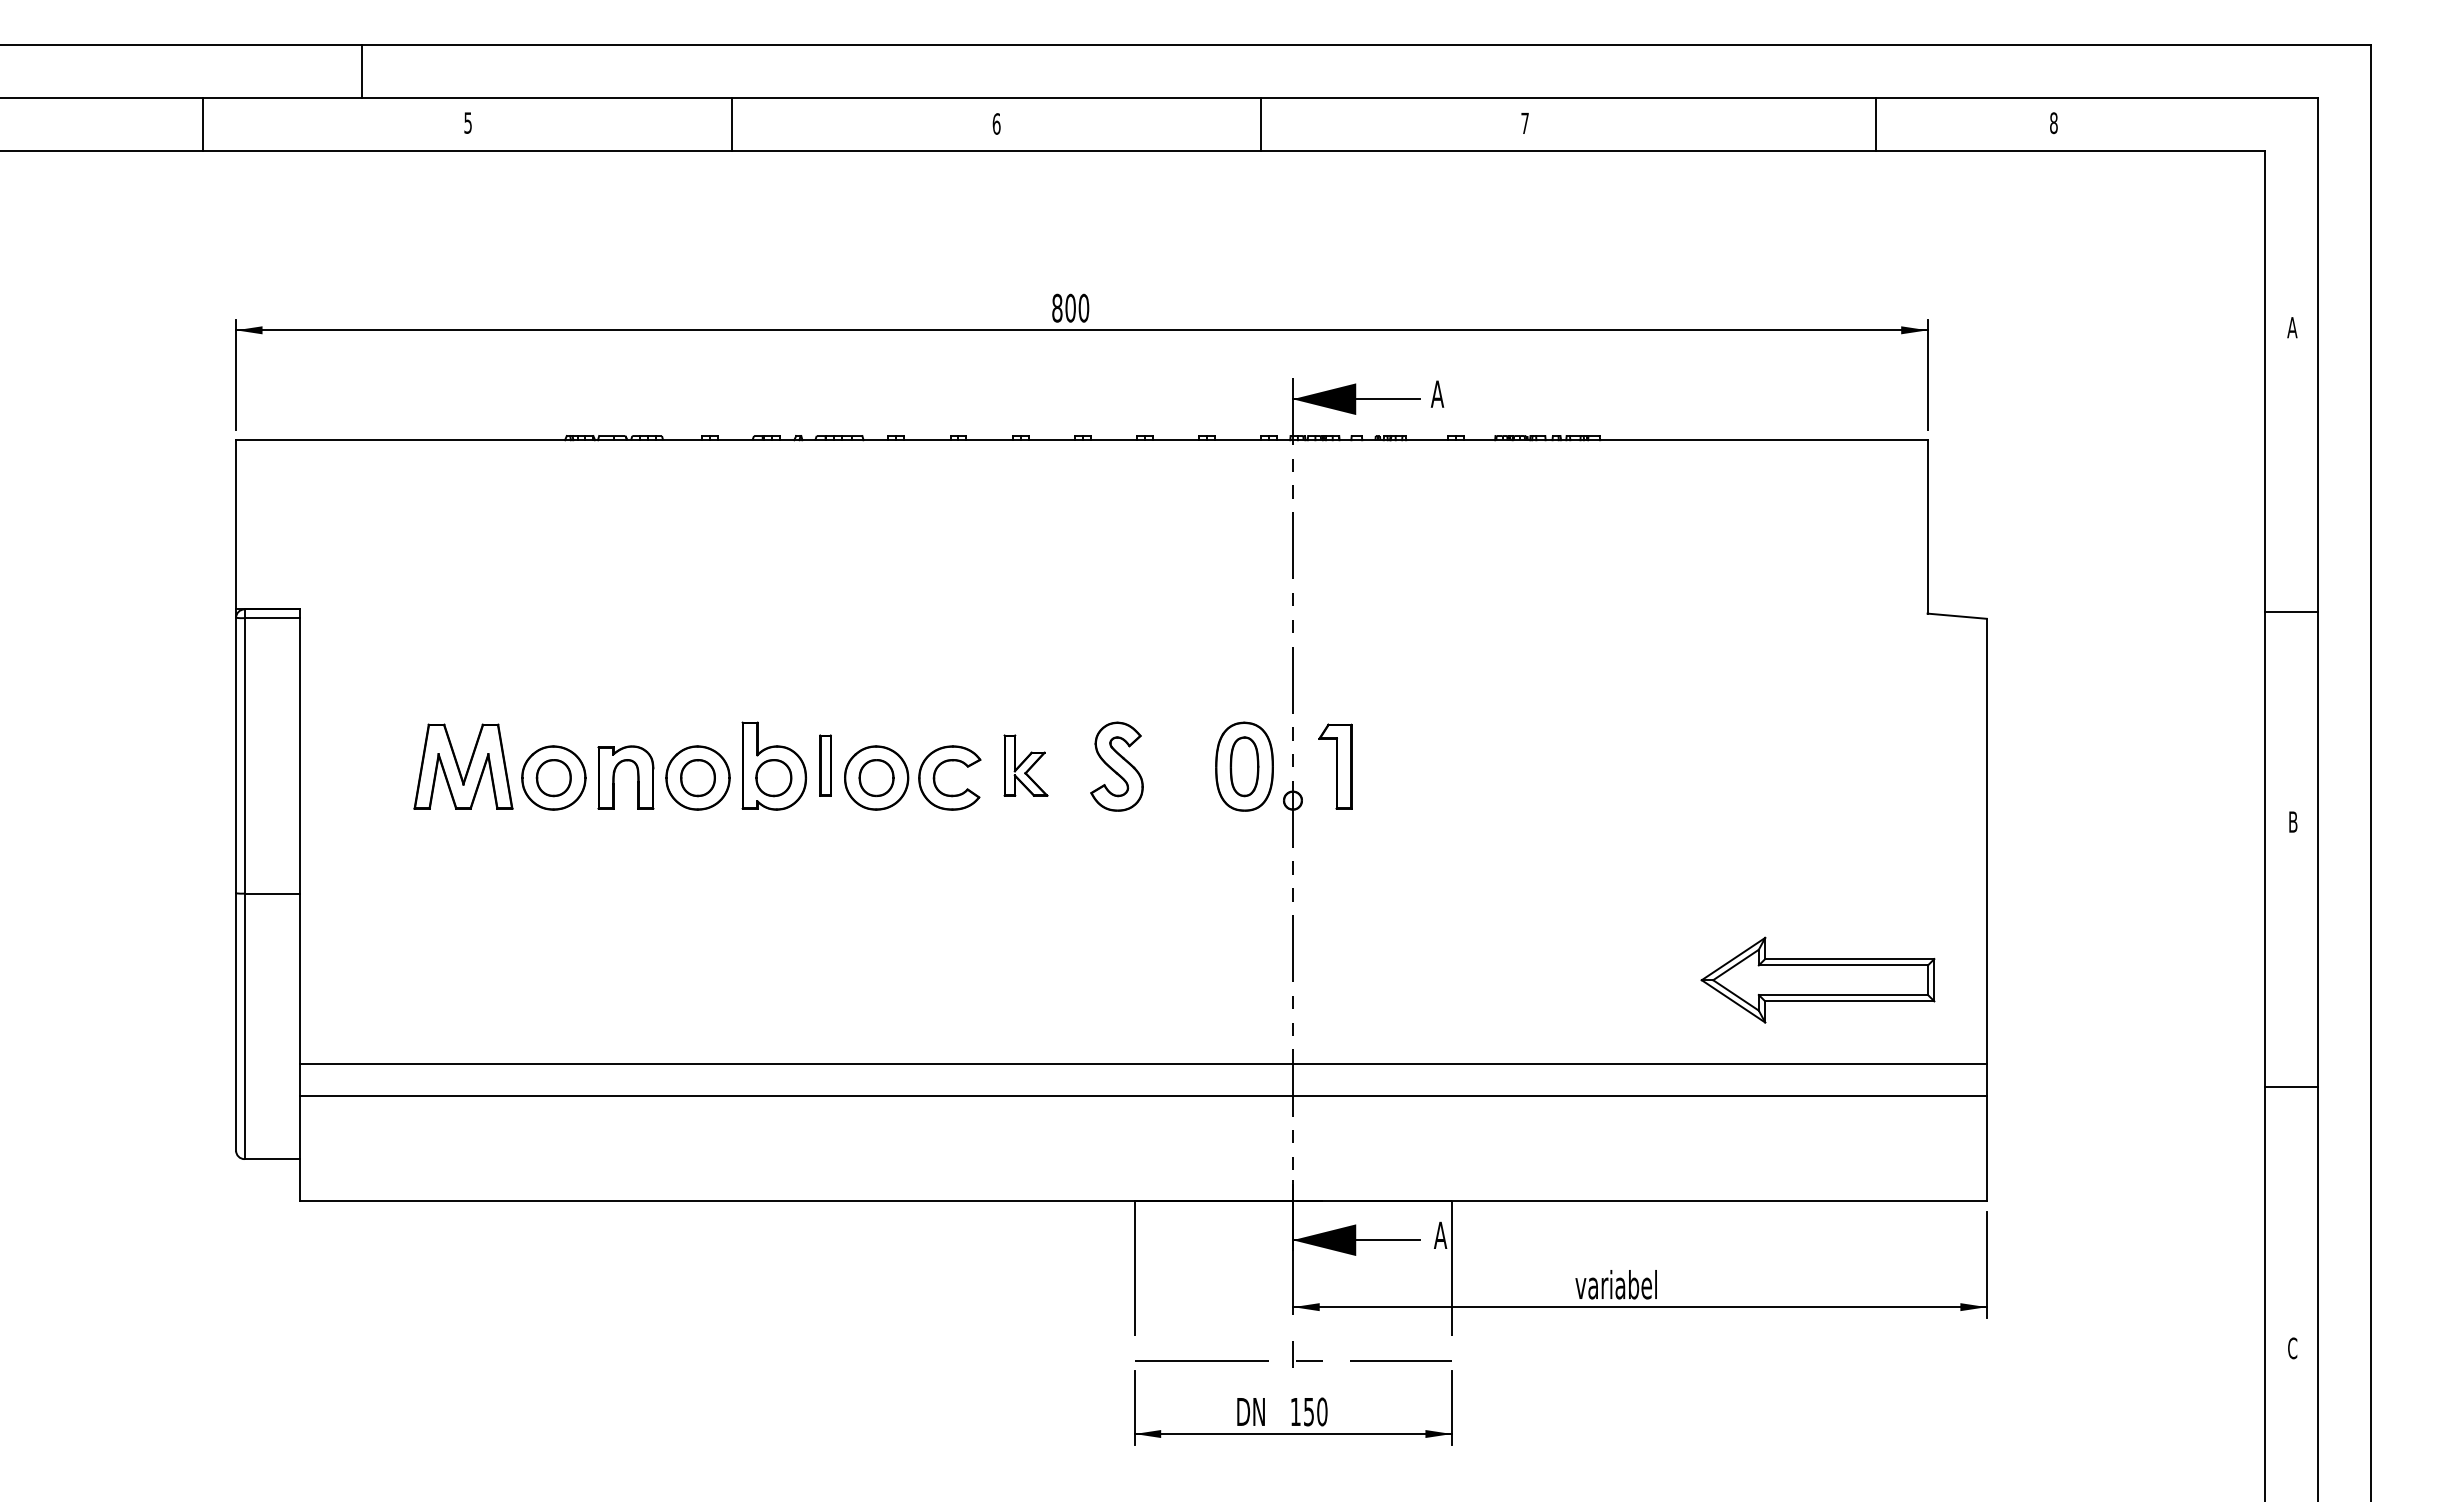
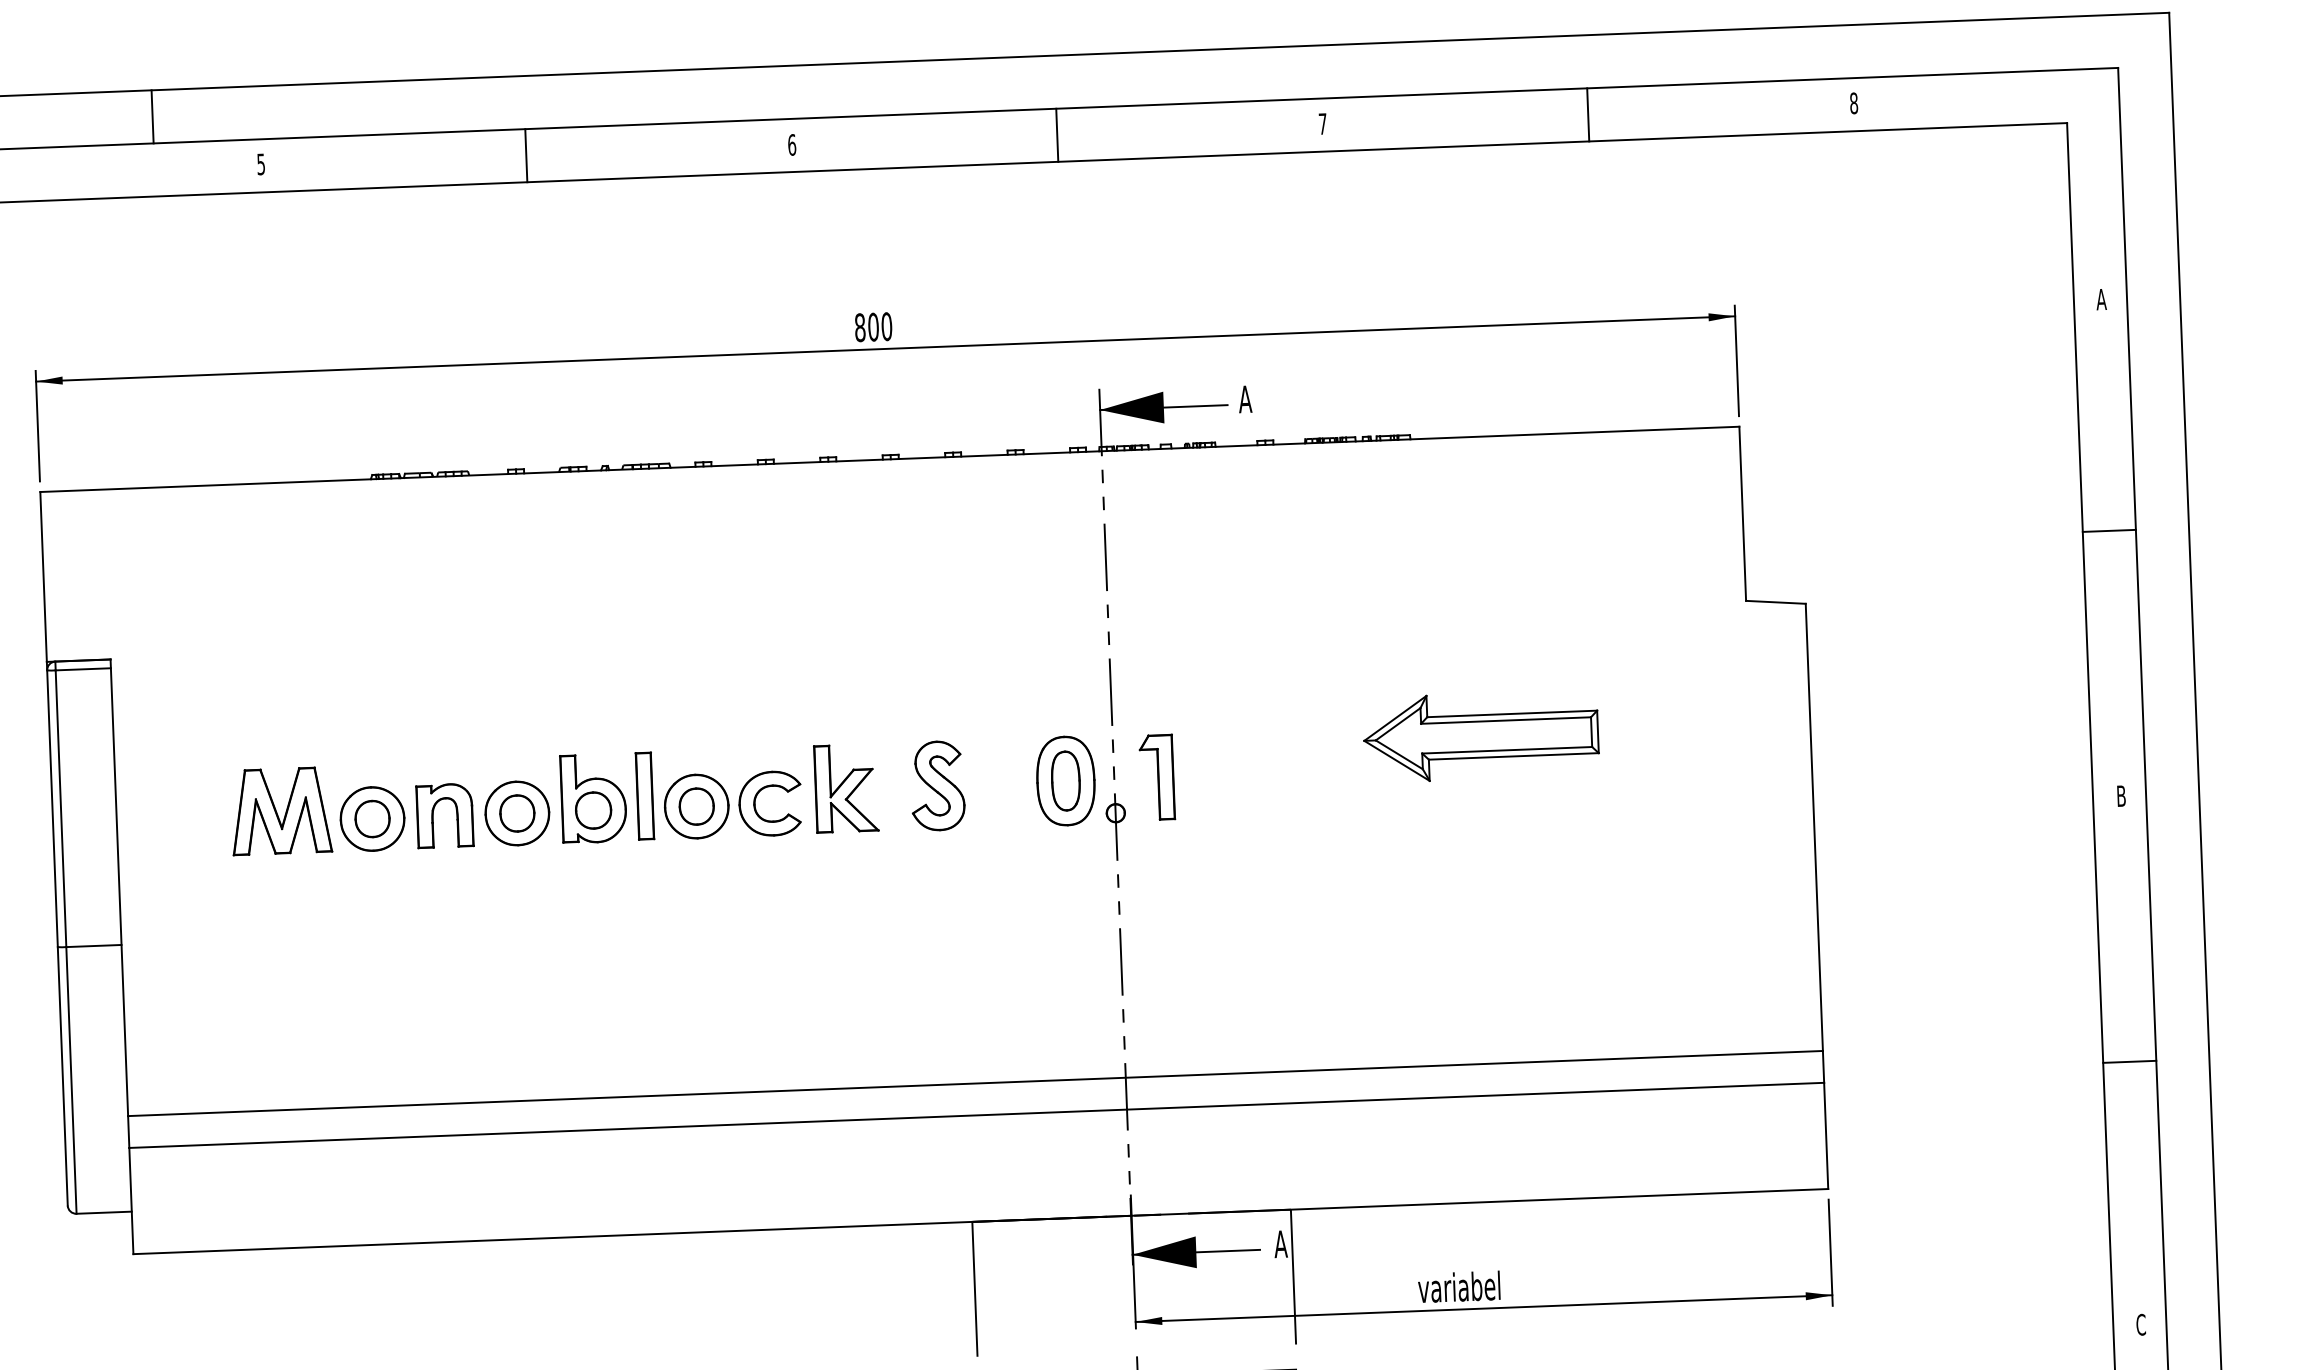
line: (1876, 124) -> (1588, 114), moved
line: (2290, 611) -> (2108, 530), moved
part: (825, 765) -> (644, 795), size x1.43
part: (1025, 765) -> (845, 788), size x1.43
part: (1817, 979) -> (1480, 735), moved

